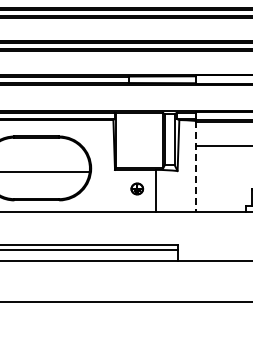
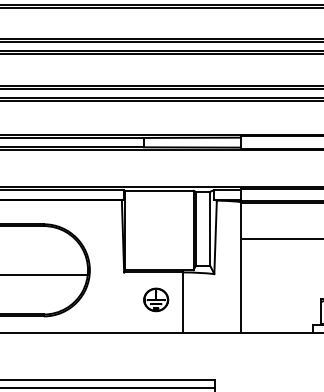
line: (195, 167) -> (240, 268), dashed -> solid
part: (137, 188) -> (156, 299), size x1.43

